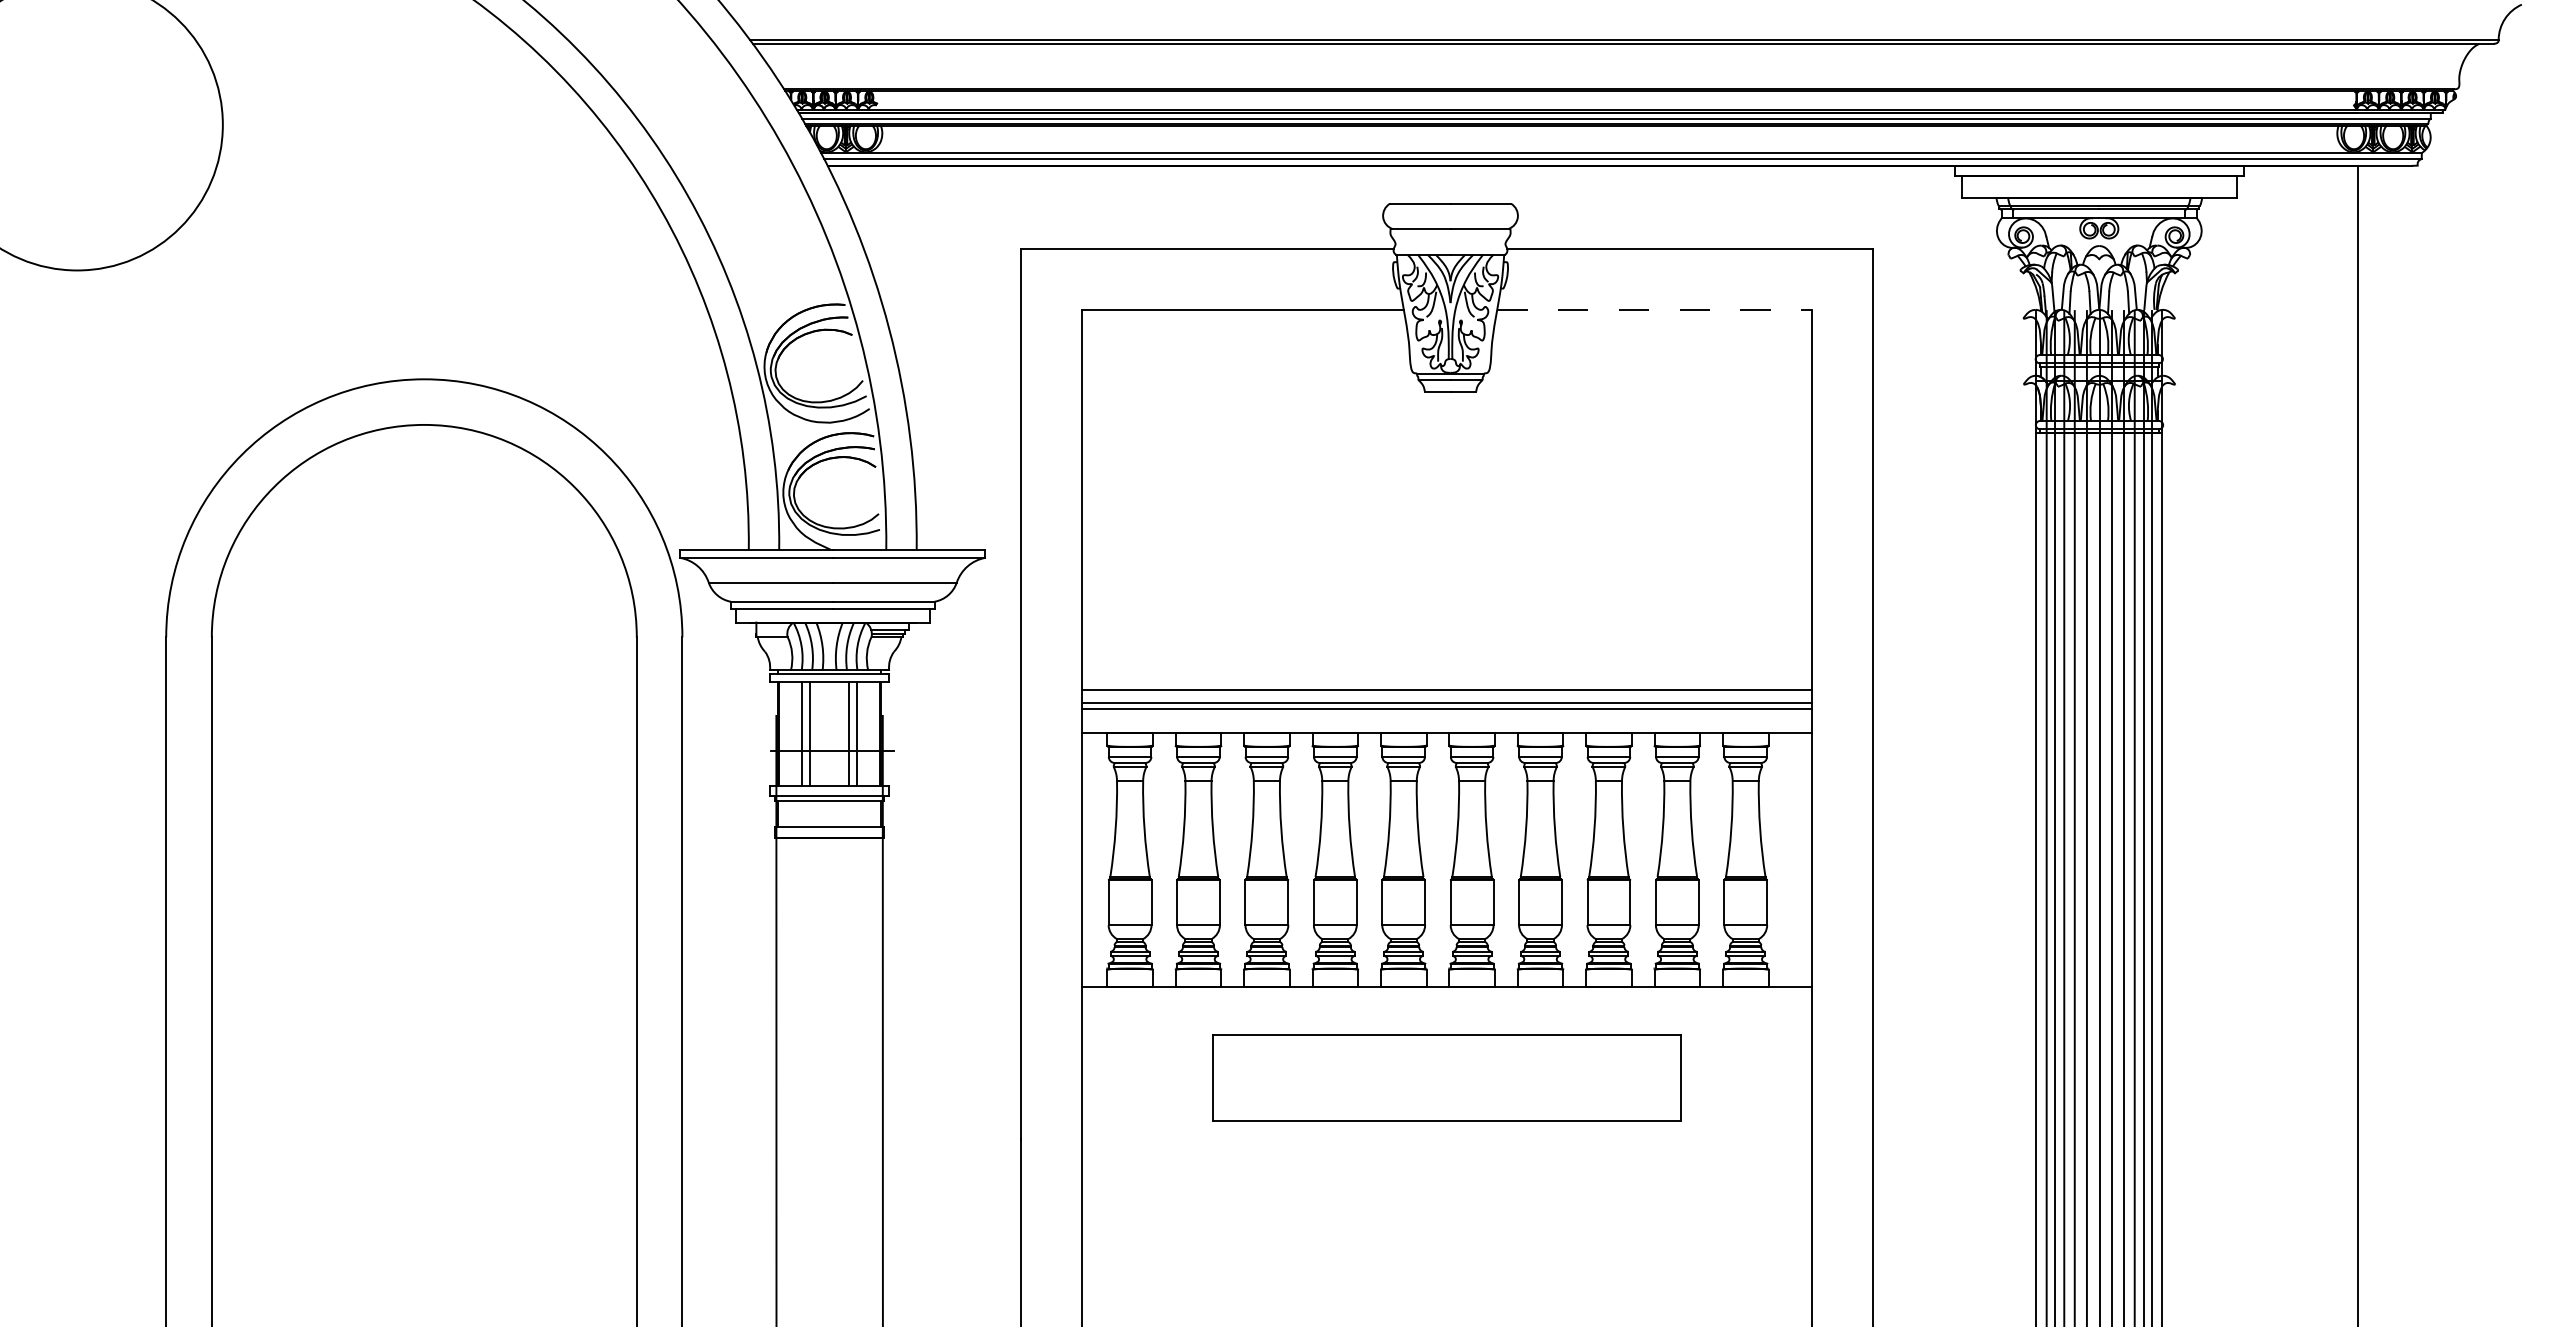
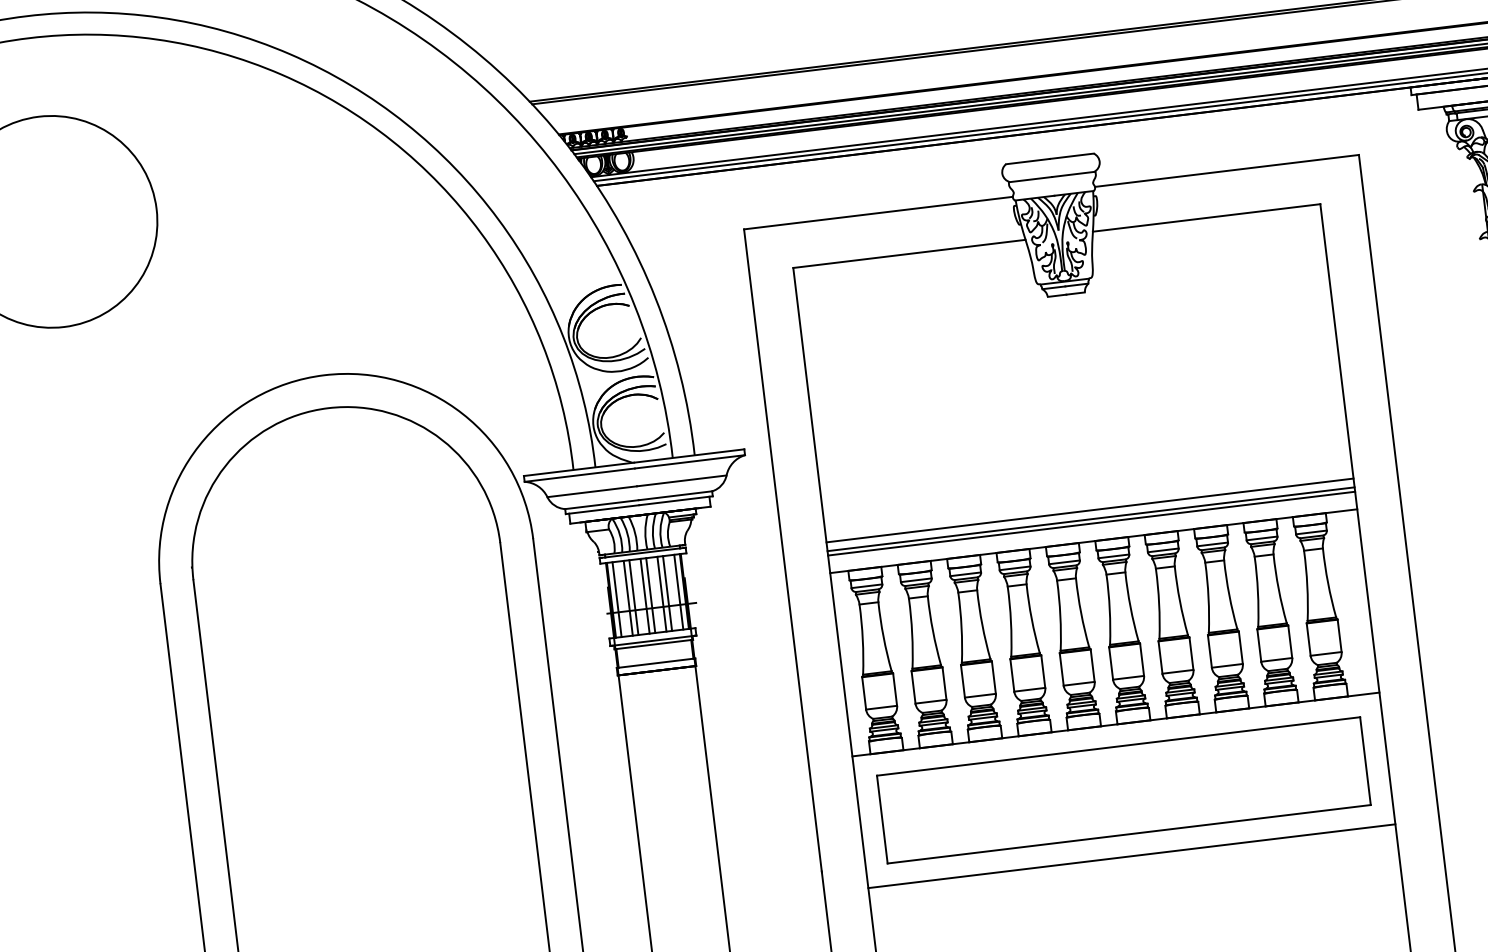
line: (1654, 310) -> (1206, 218), dashed -> solid
line: (786, 733) -> (616, 599), added
line: (825, 733) -> (644, 595), added
line: (833, 733) -> (650, 595), added
line: (872, 733) -> (678, 591), added
part: (1447, 1077) -> (1124, 789), size x1.43
line: (1447, 1169) -> (1132, 856), added

